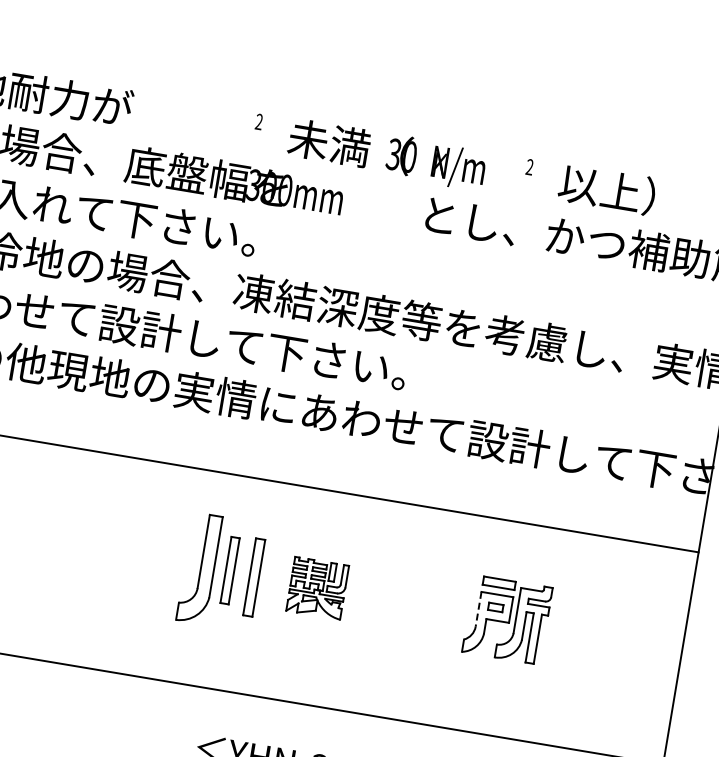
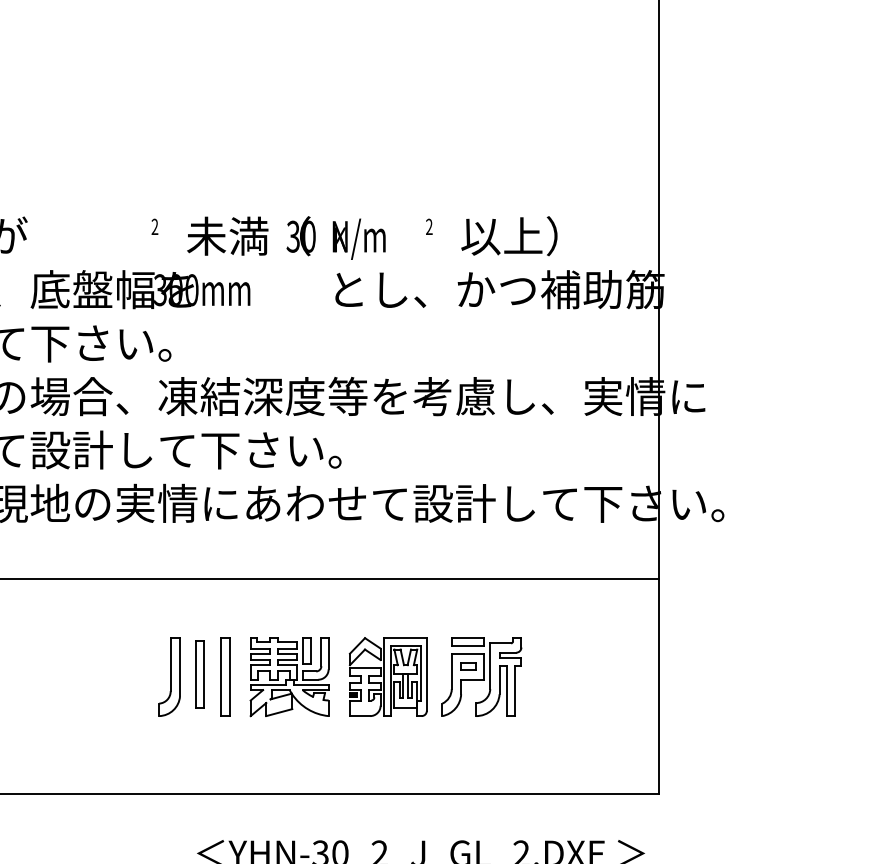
part: (199, 567) -> (169, 676), size x0.71
part: (317, 588) -> (289, 677), size x1.43
part: (414, 603) -> (387, 676), added
line: (478, 609) -> (451, 671), dashed -> solid

